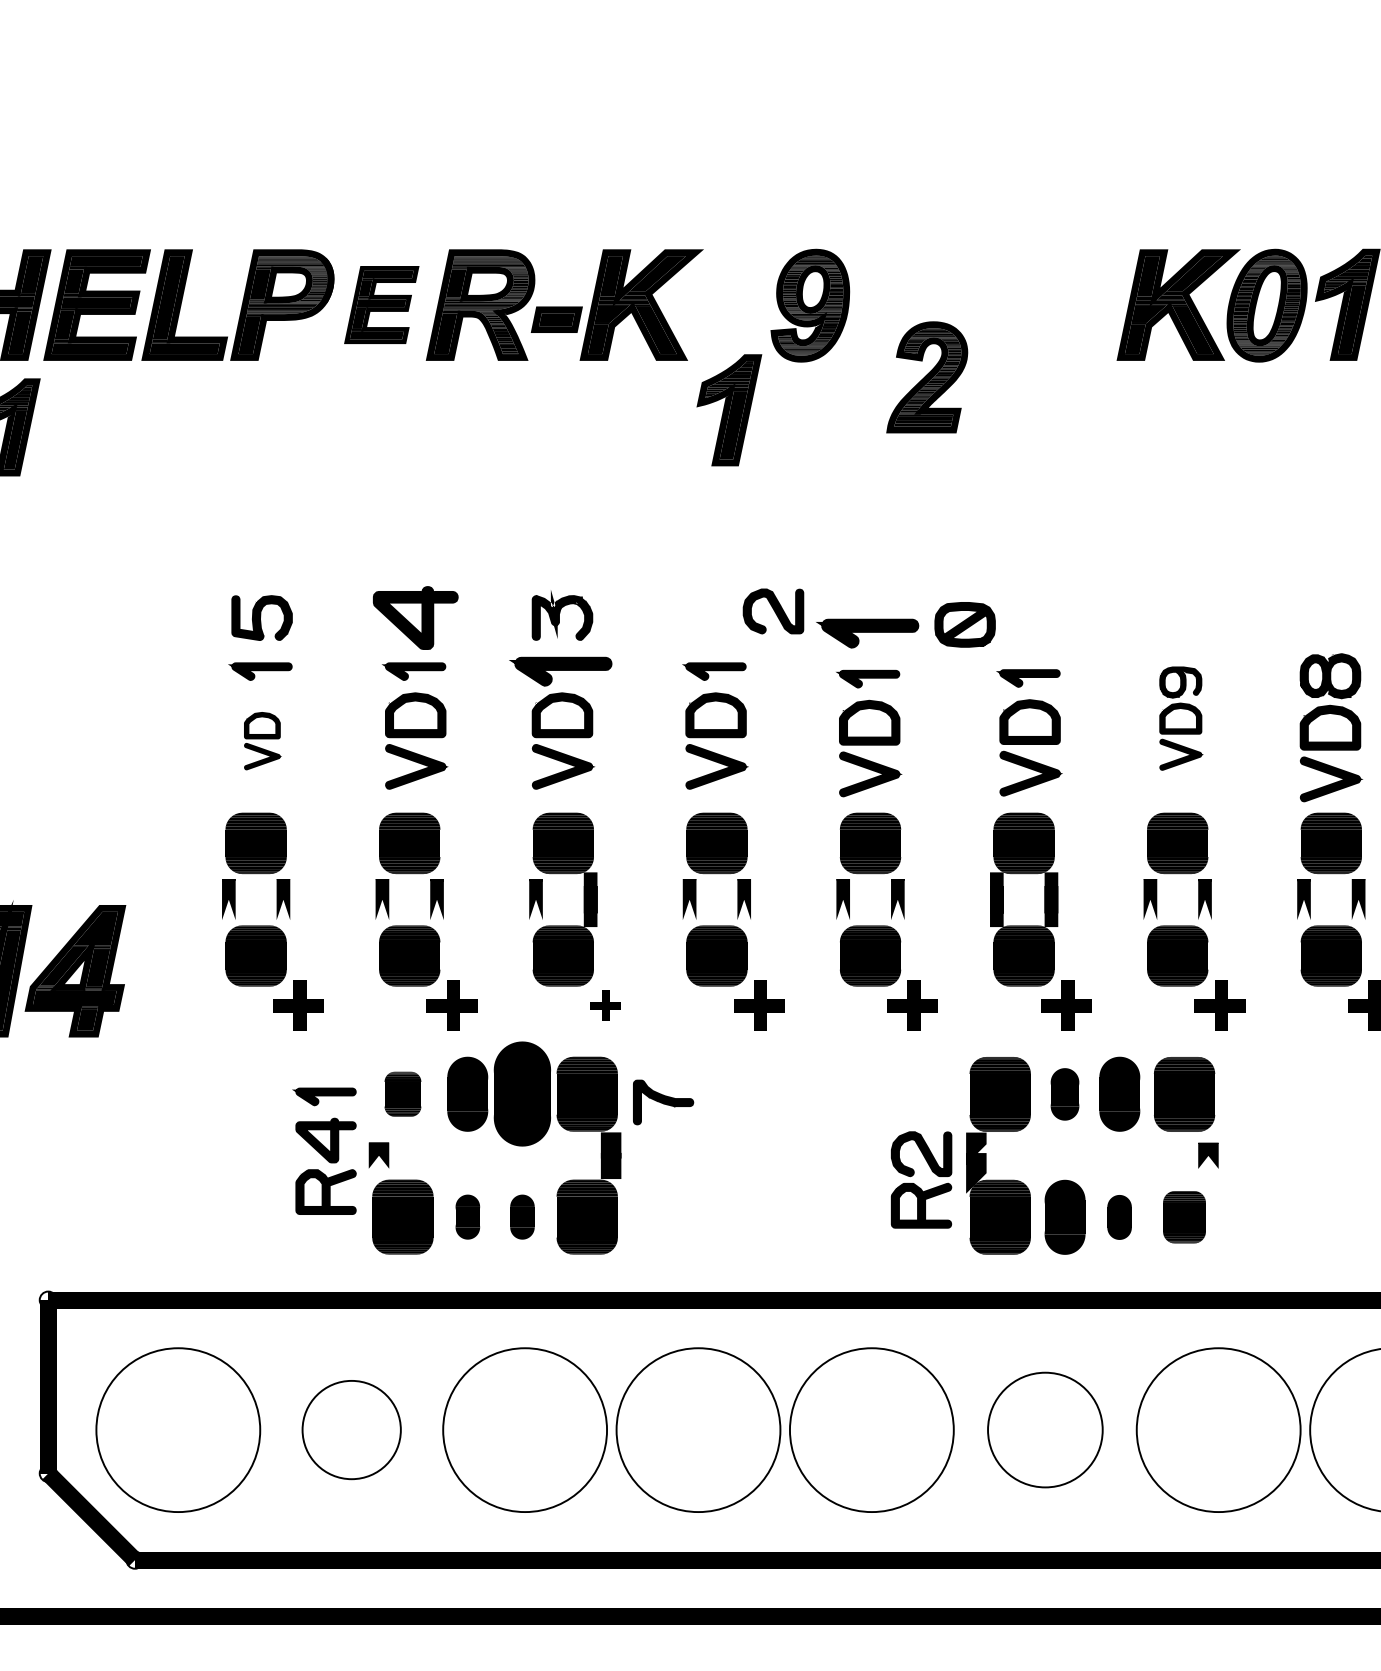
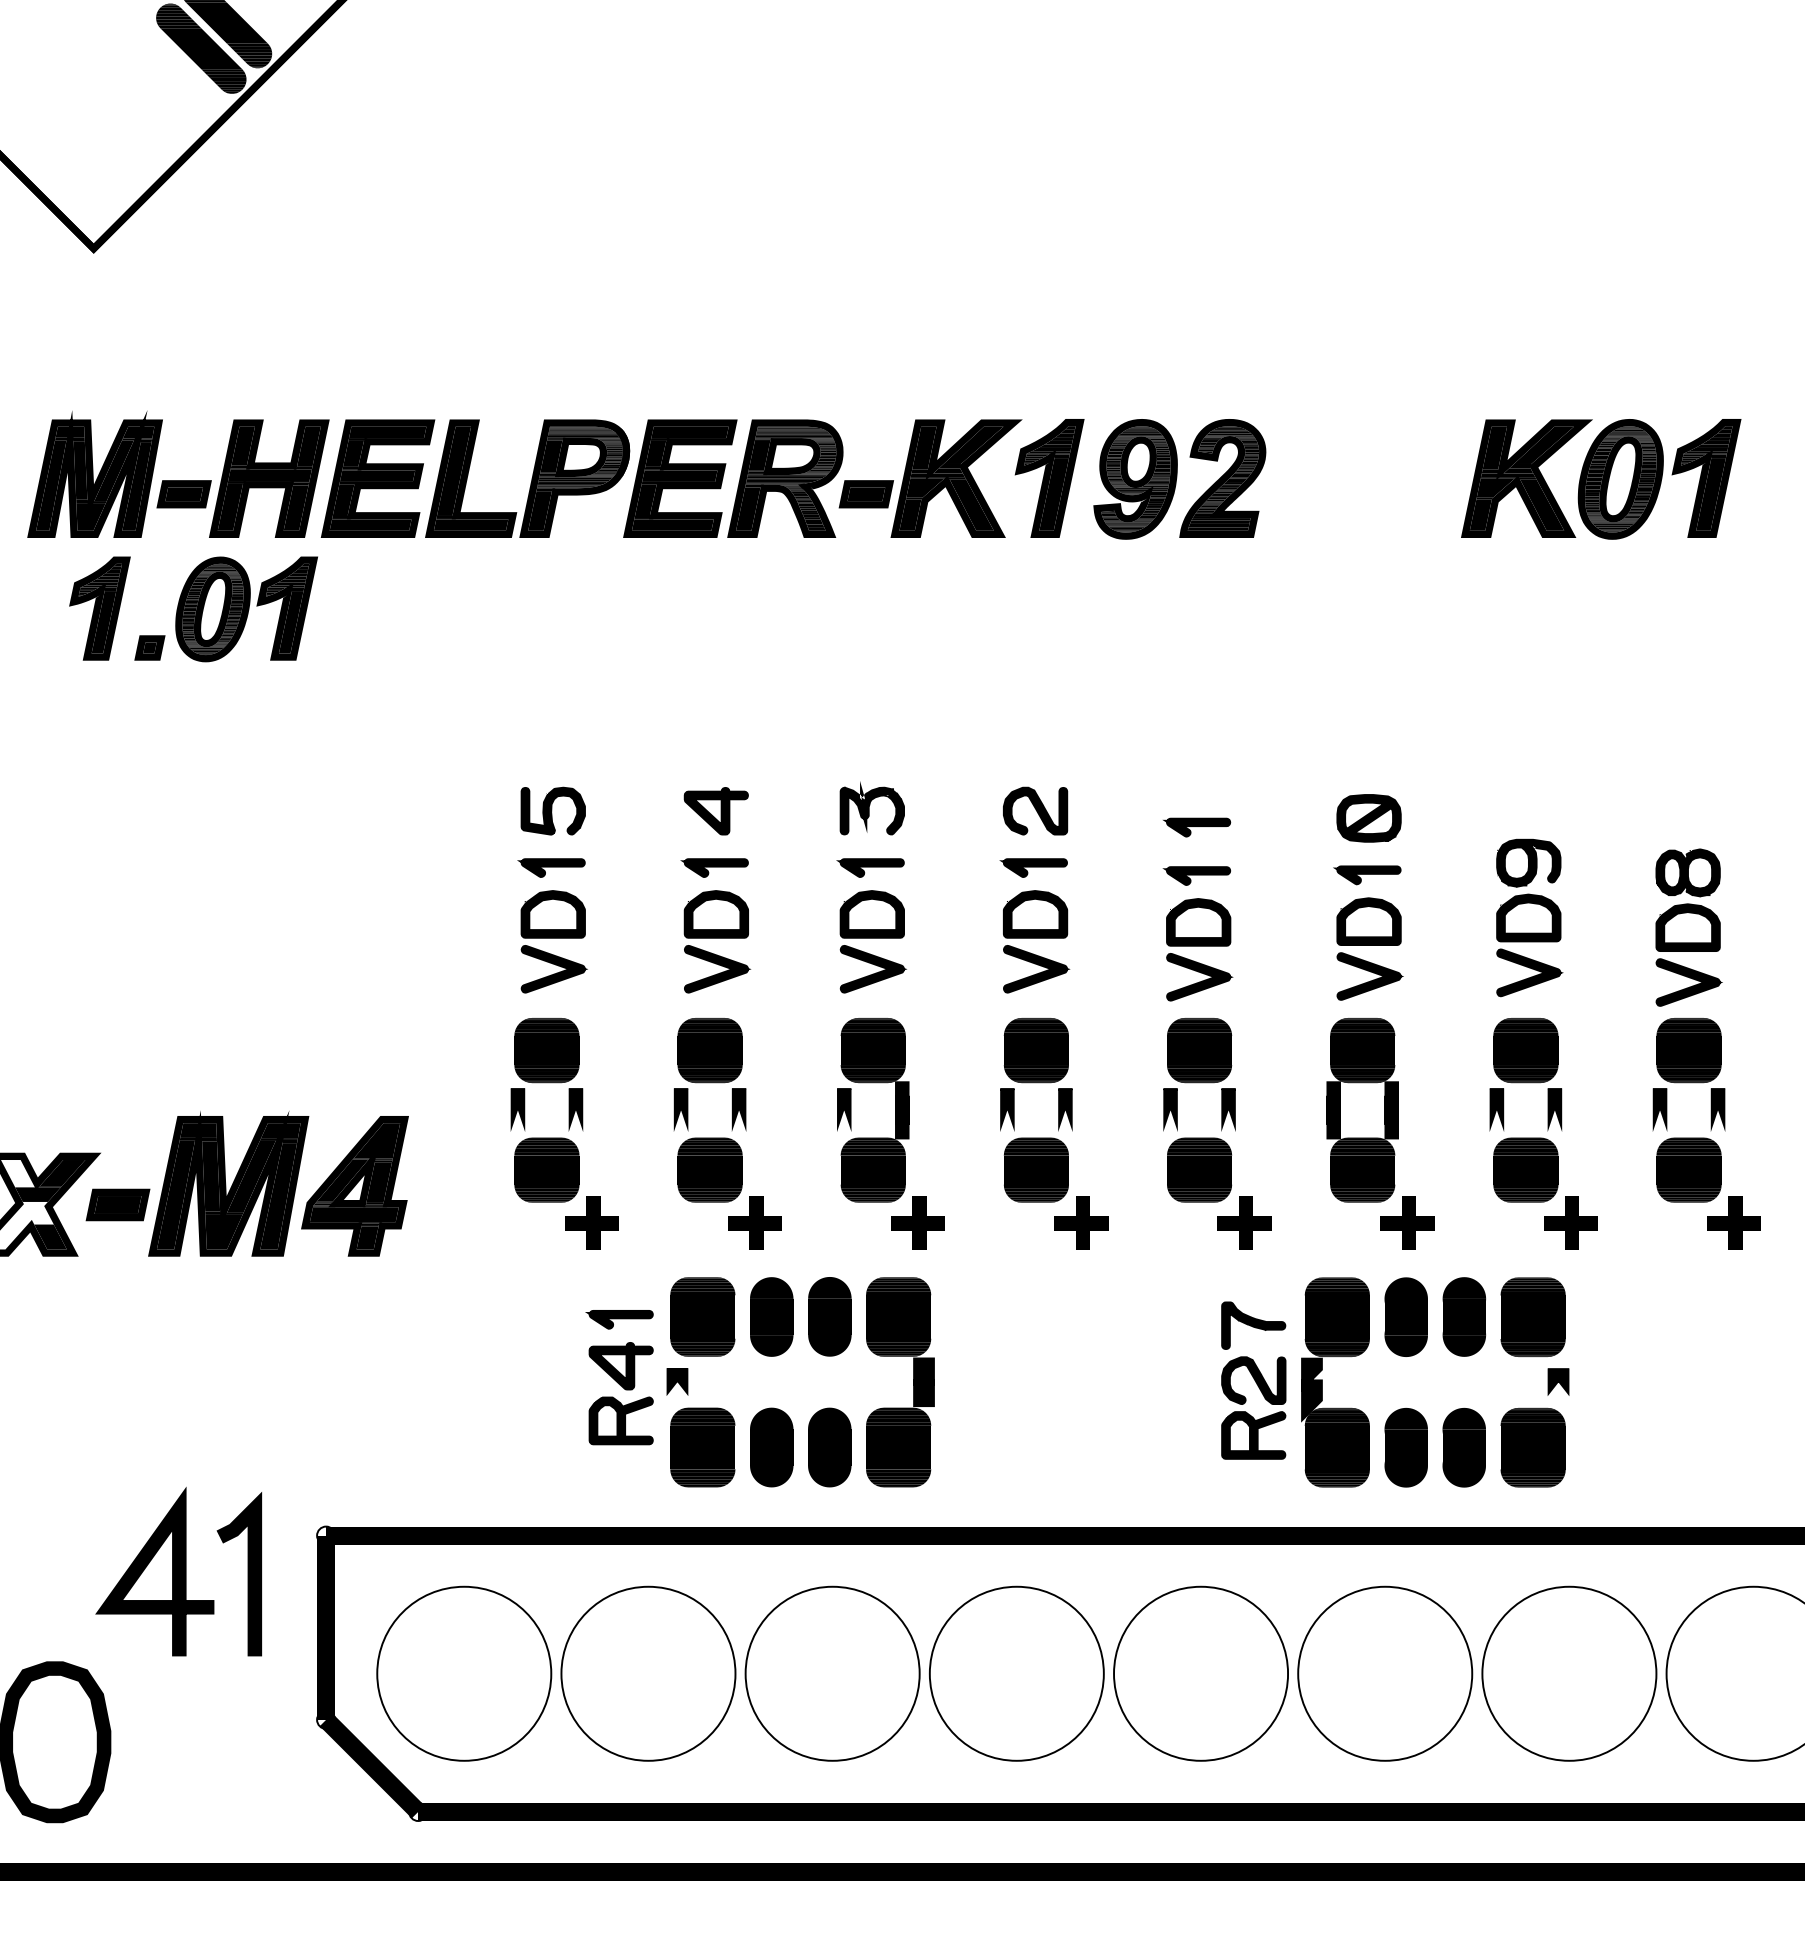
part: (381, 304) -> (680, 478), size x1.43
part: (926, 377) -> (1222, 478), moved
part: (729, 410) -> (1049, 478), moved
part: (773, 610) -> (1035, 810), moved
part: (414, 618) -> (715, 811), size x0.71
part: (964, 624) -> (1368, 818), moved
part: (868, 633) -> (1197, 827), size x0.62
part: (560, 671) -> (870, 867), size x0.62
part: (1181, 718) -> (1529, 917), size x1.43
part: (262, 740) -> (553, 941), size x1.67
part: (604, 1005) -> (917, 1222), size x1.67
part: (402, 1093) -> (702, 1316), size x1.67
part: (522, 1093) -> (829, 1316), size x0.71
part: (1064, 1093) -> (1405, 1316), size x1.43
part: (663, 1102) -> (1253, 1325), moved
part: (467, 1217) -> (771, 1447), size x1.67
part: (522, 1217) -> (829, 1447), size x1.67
part: (1118, 1217) -> (1463, 1447), size x1.67
part: (1183, 1217) -> (1532, 1447), size x1.43
part: (351, 1429) -> (648, 1673), size x1.67
part: (1045, 1429) -> (1385, 1673), size x1.43

